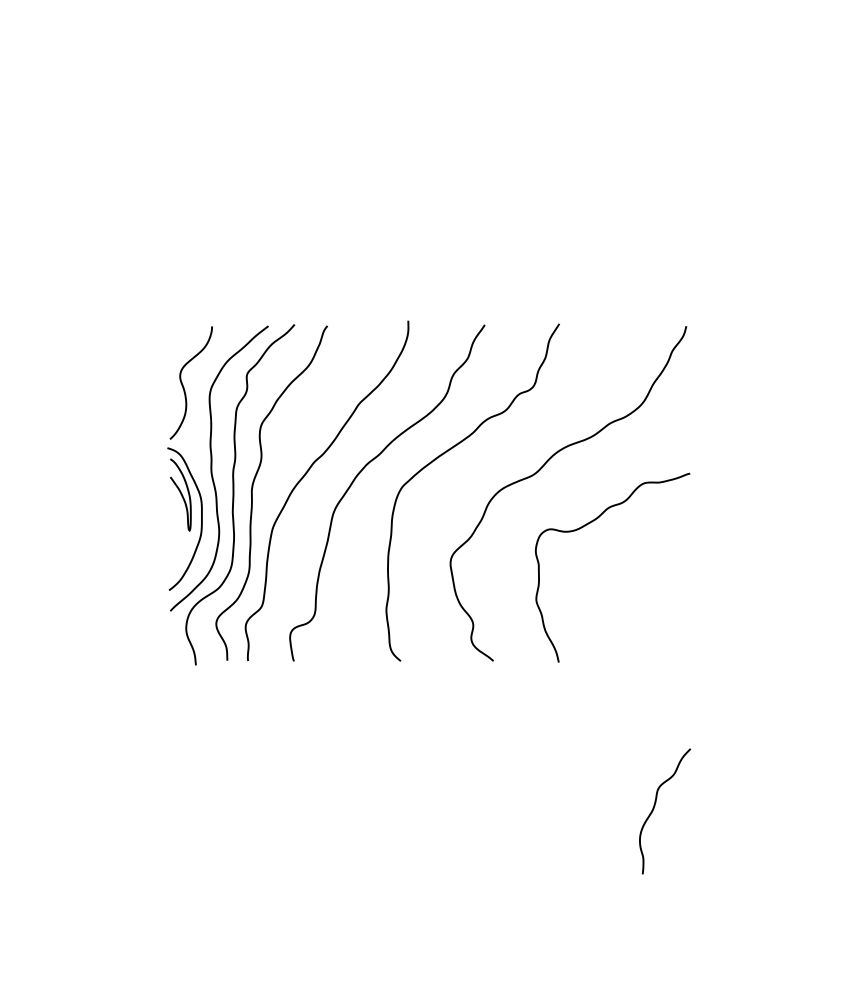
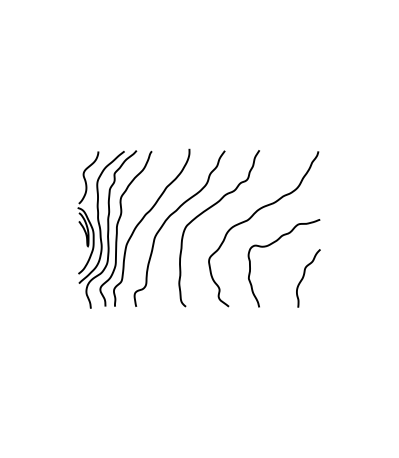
curve: (656, 807) -> (304, 276), moved

